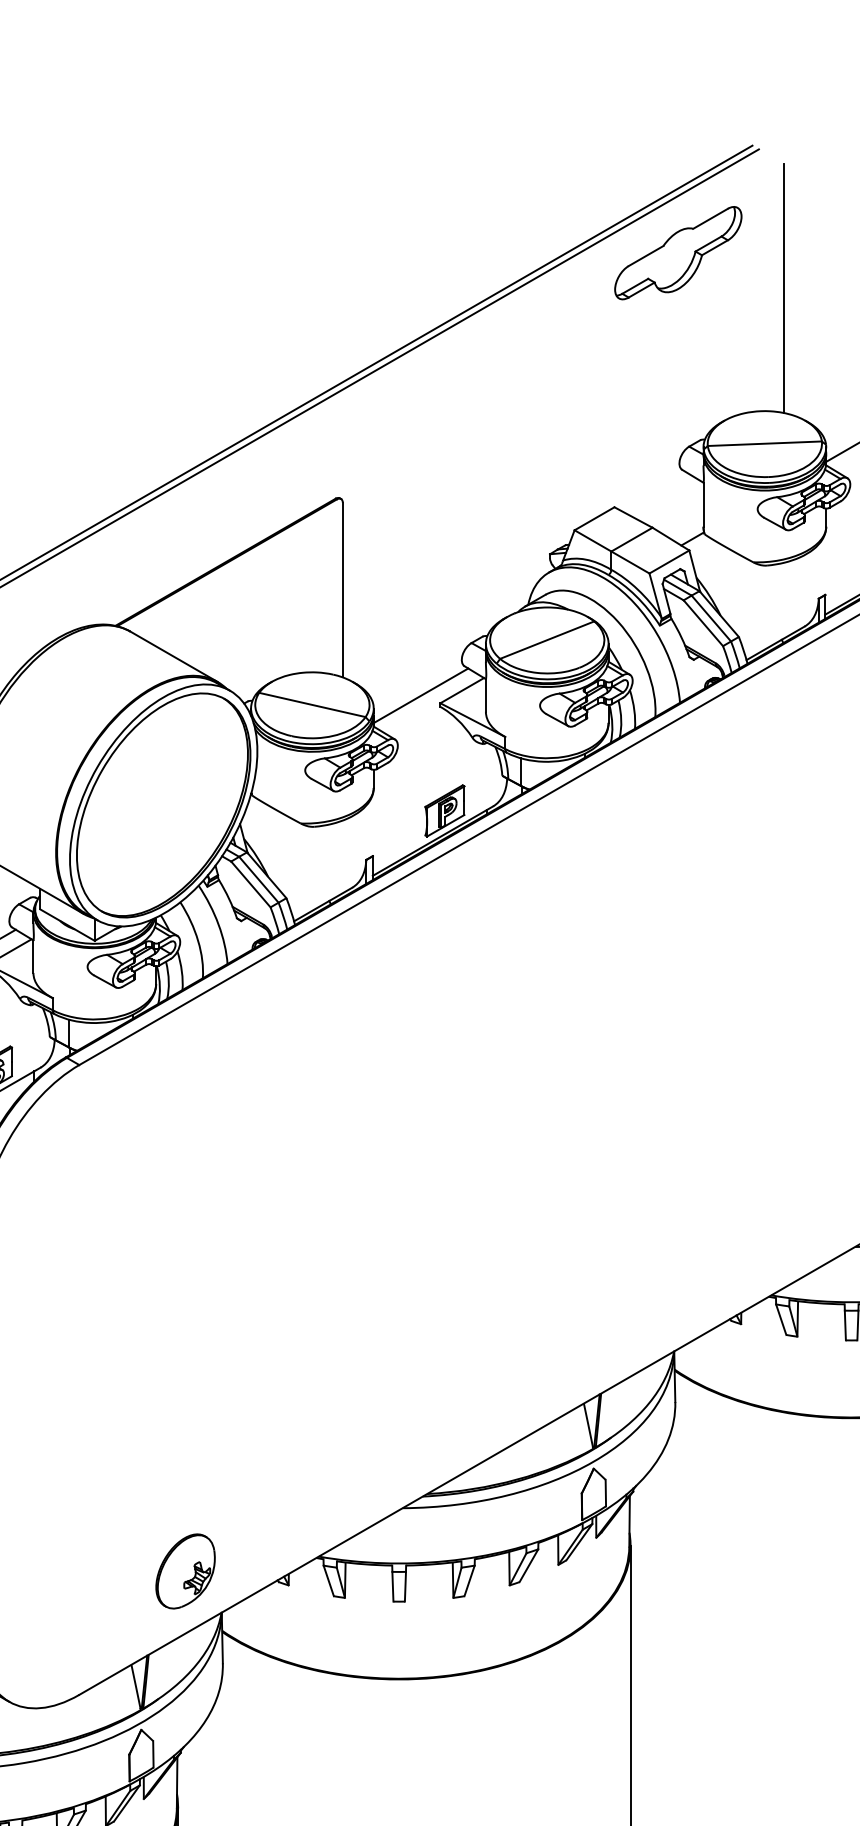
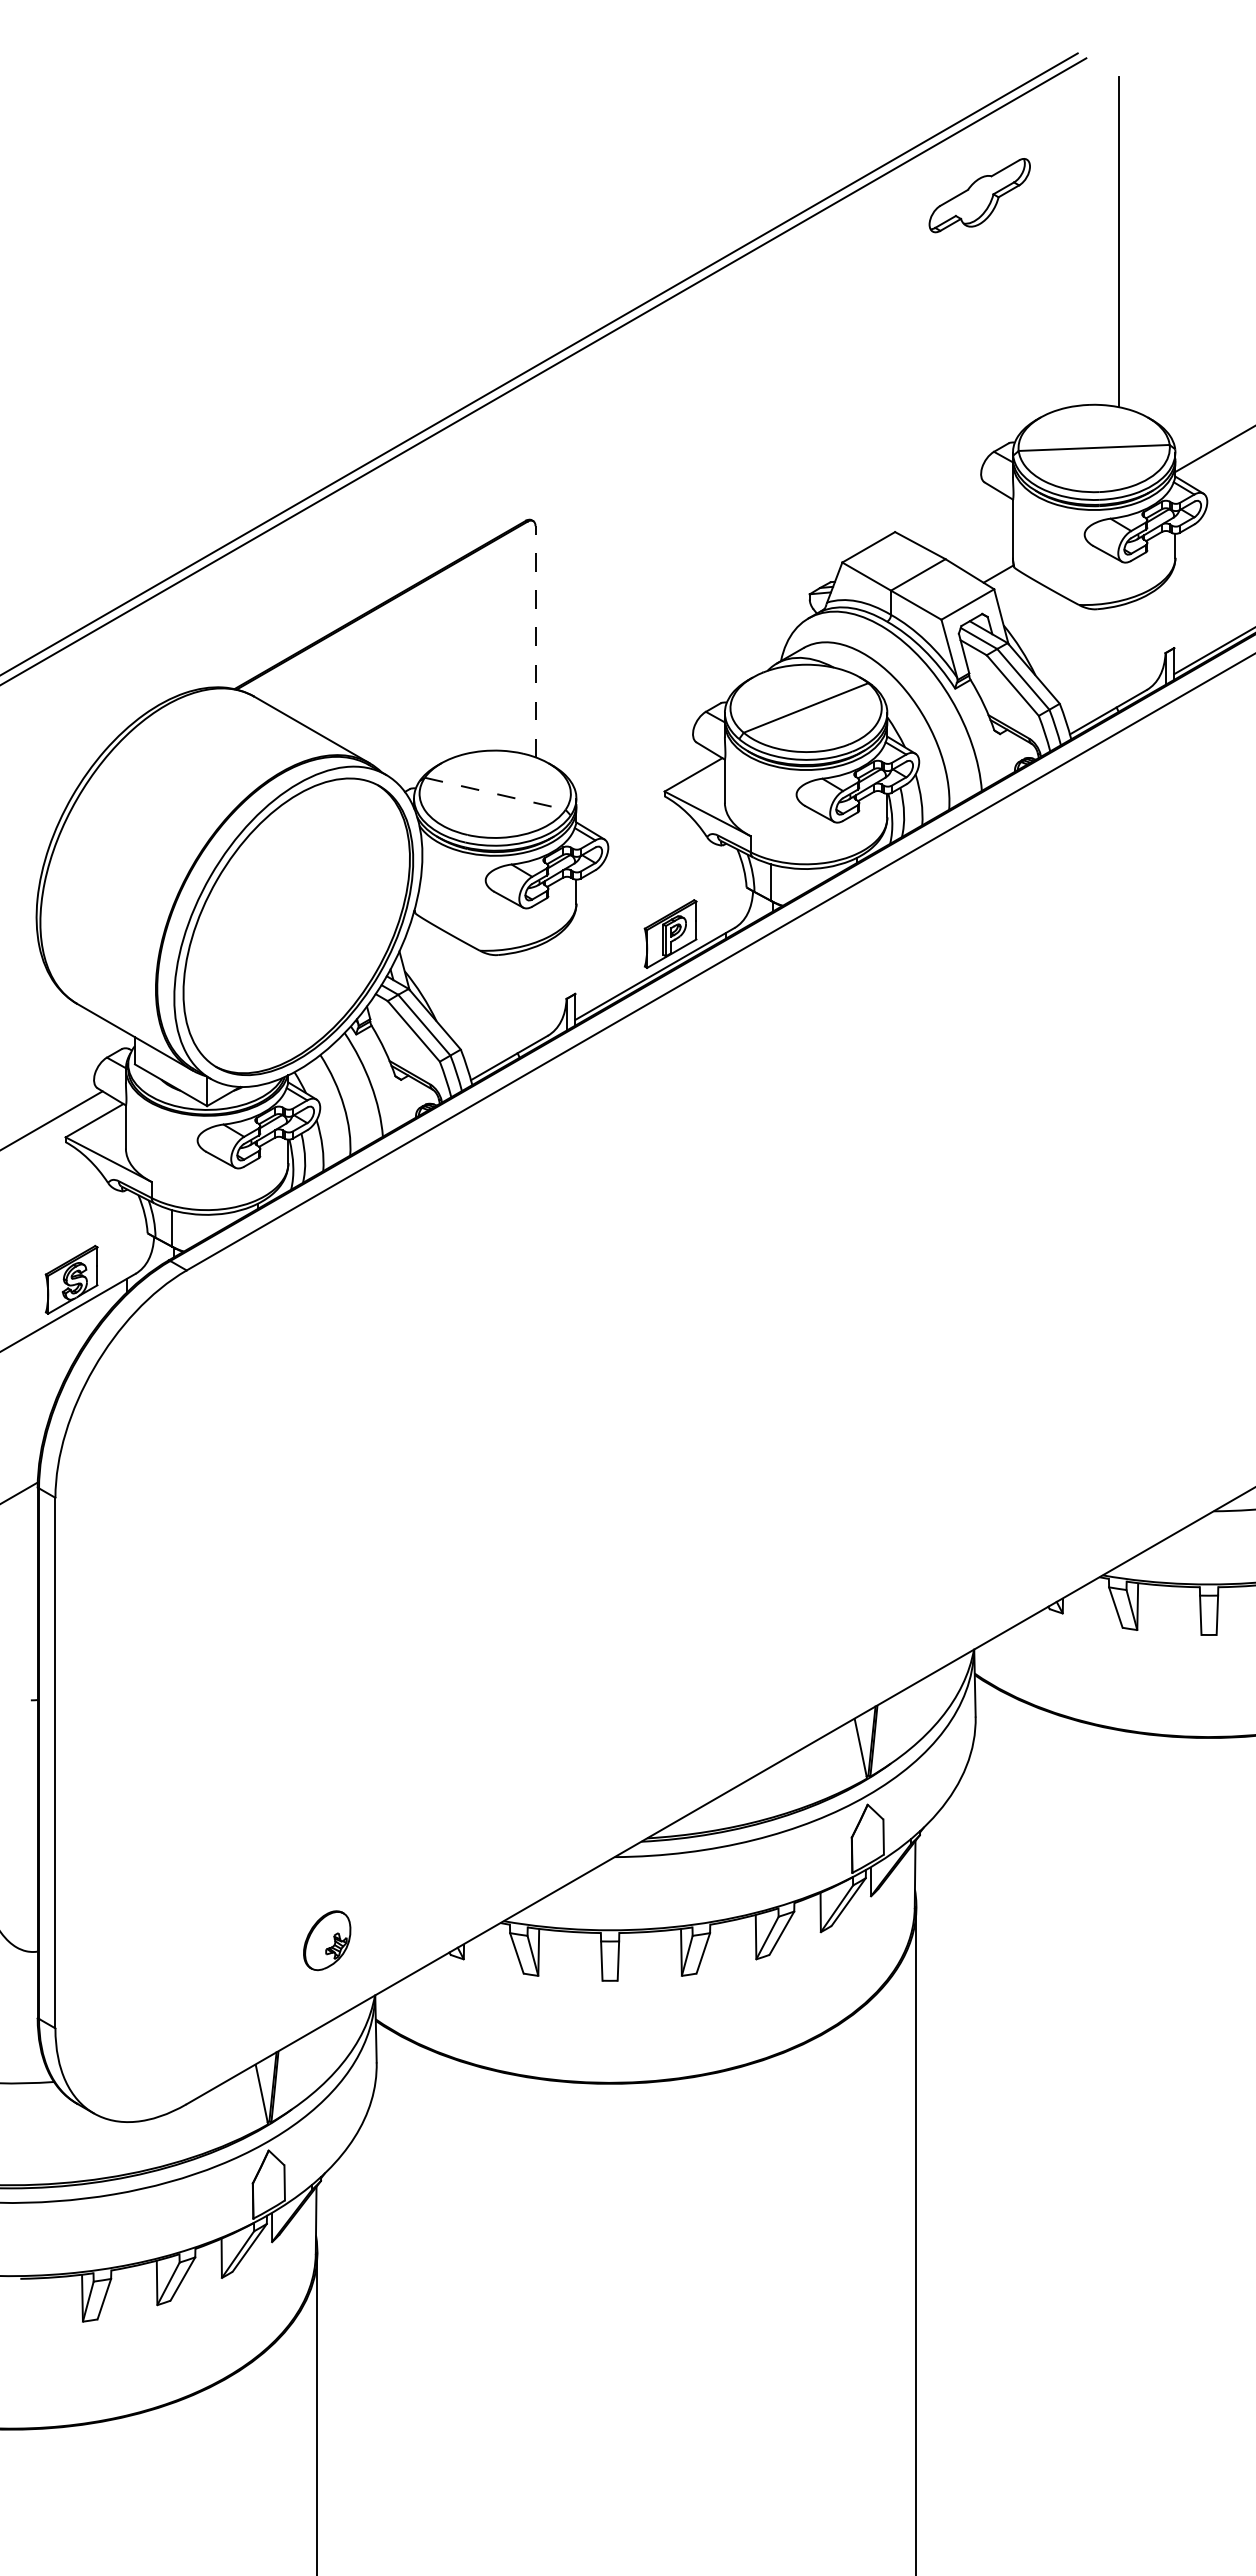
part: (678, 253) -> (979, 195), size x0.6
line: (342, 589) -> (535, 641), solid -> dashed
line: (420, 695) -> (638, 781), removed
line: (312, 704) -> (495, 793), solid -> dashed
part: (184, 1571) -> (326, 1940), size x0.6

